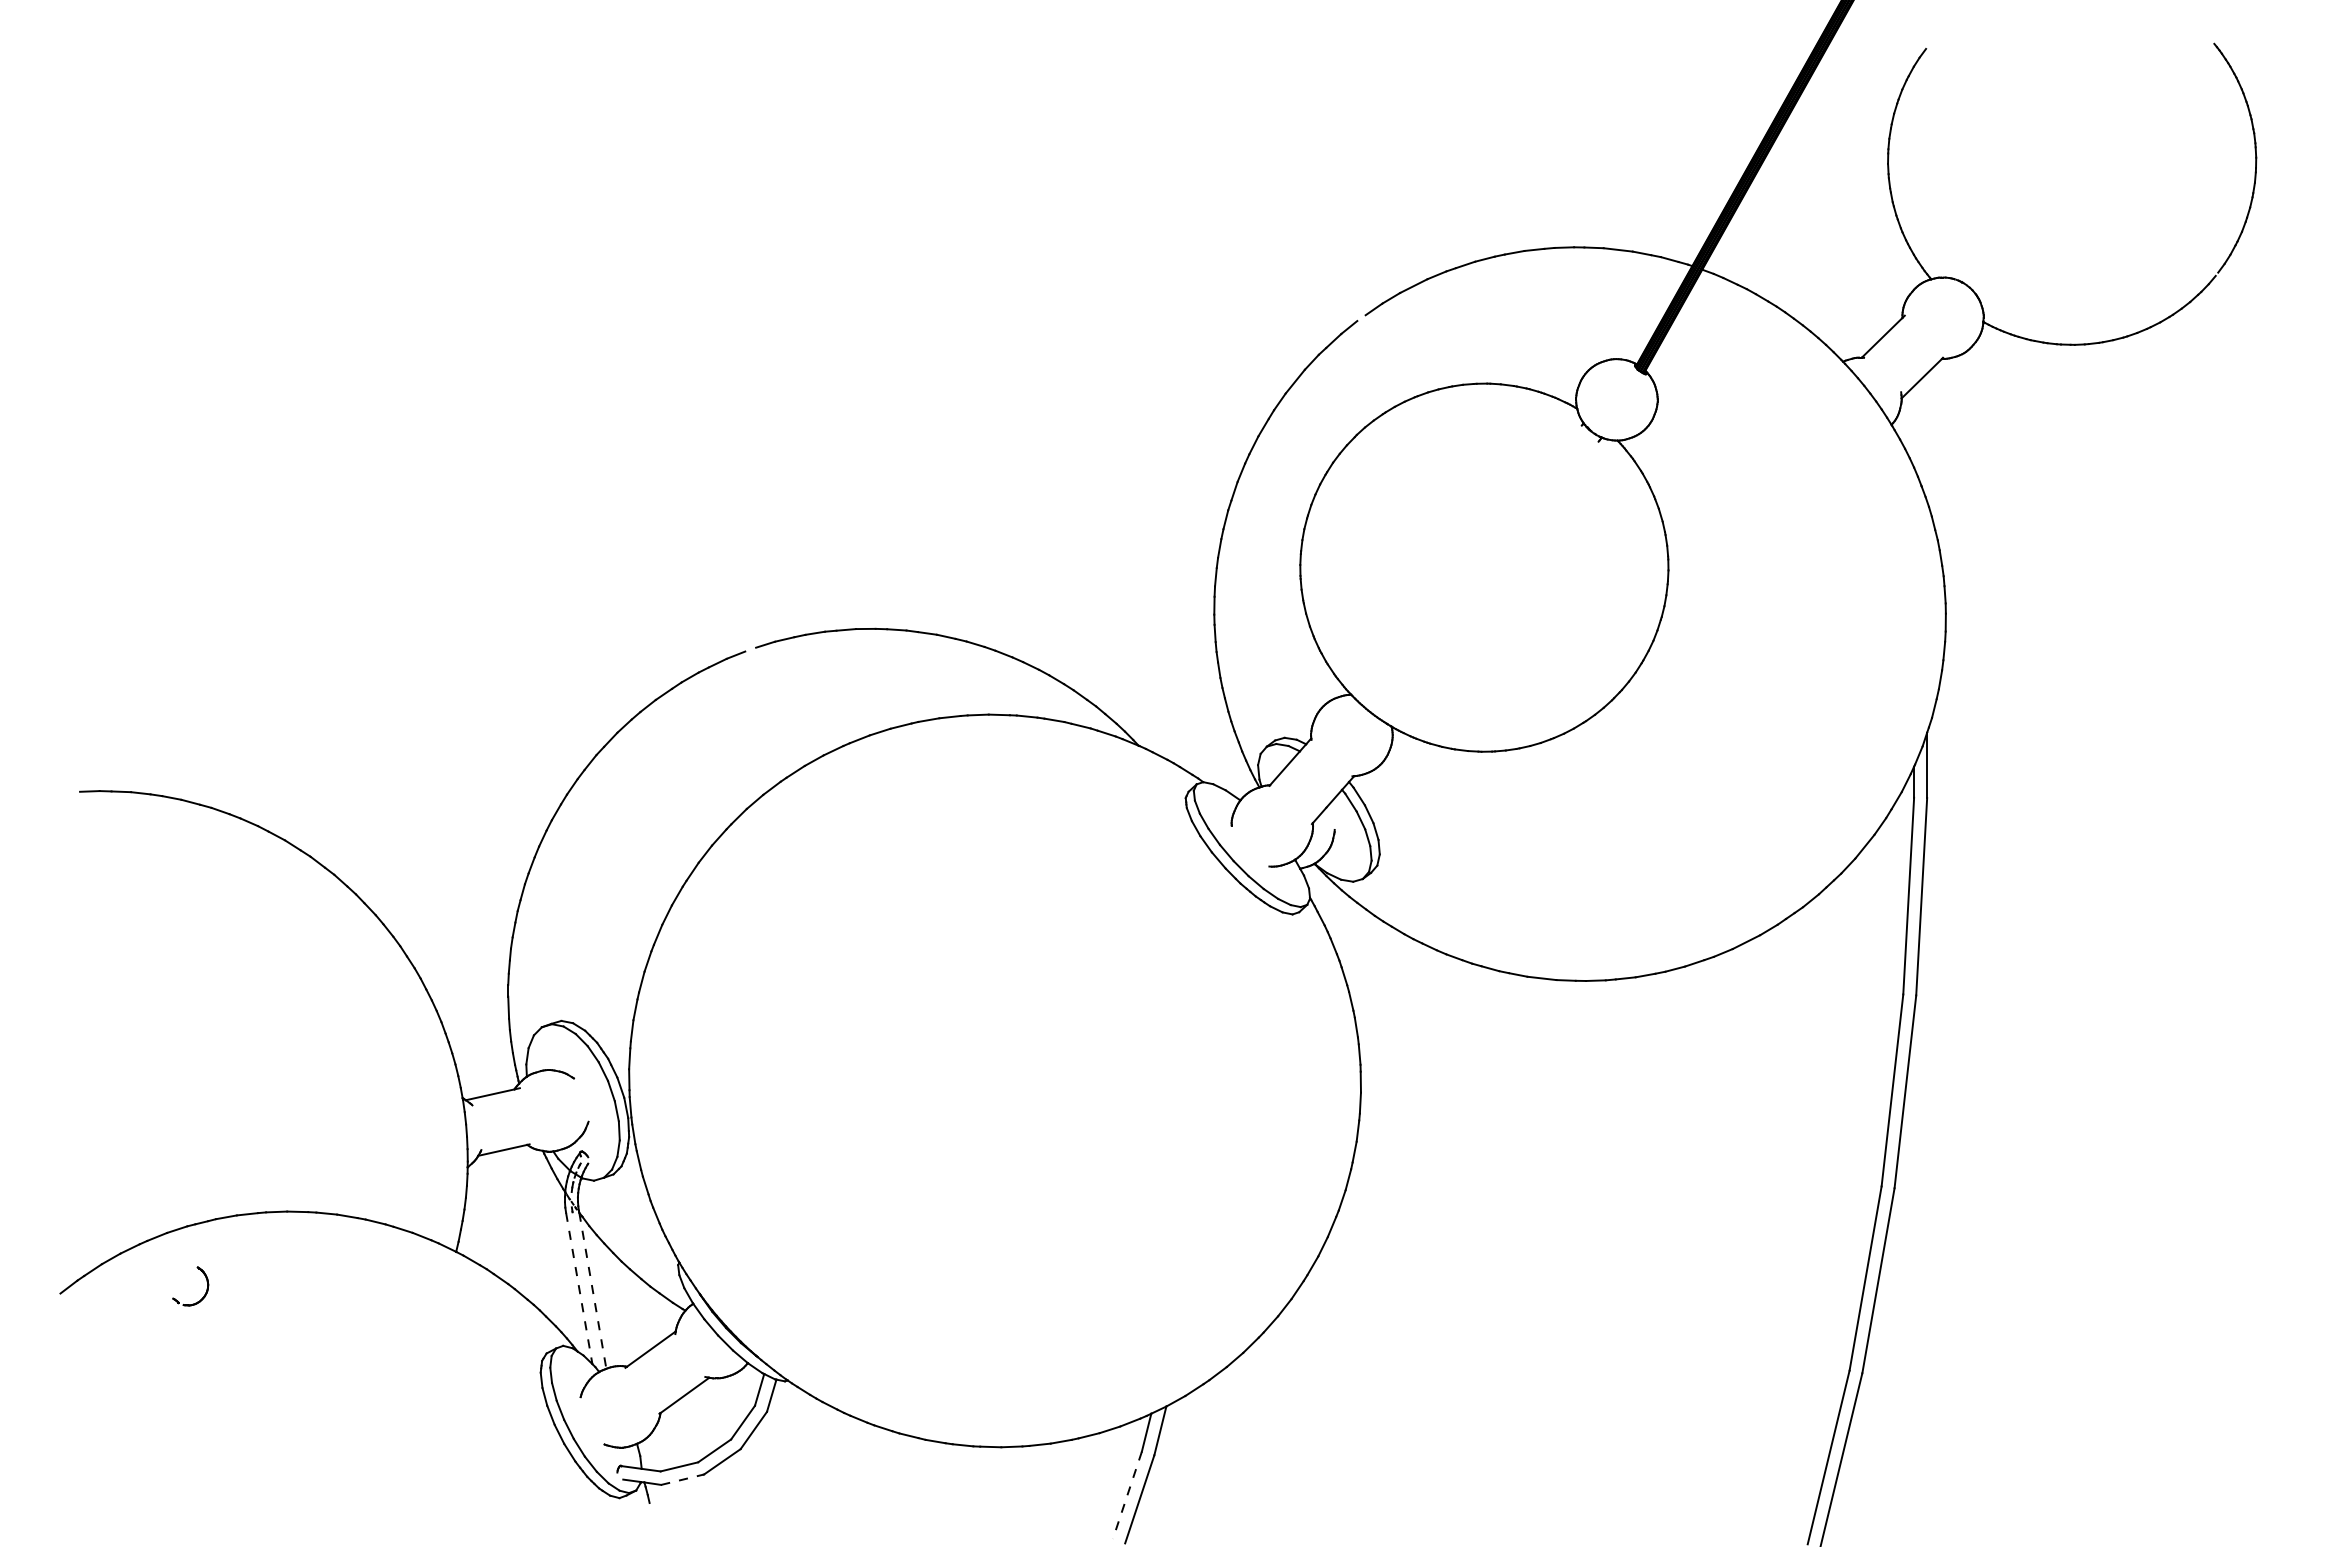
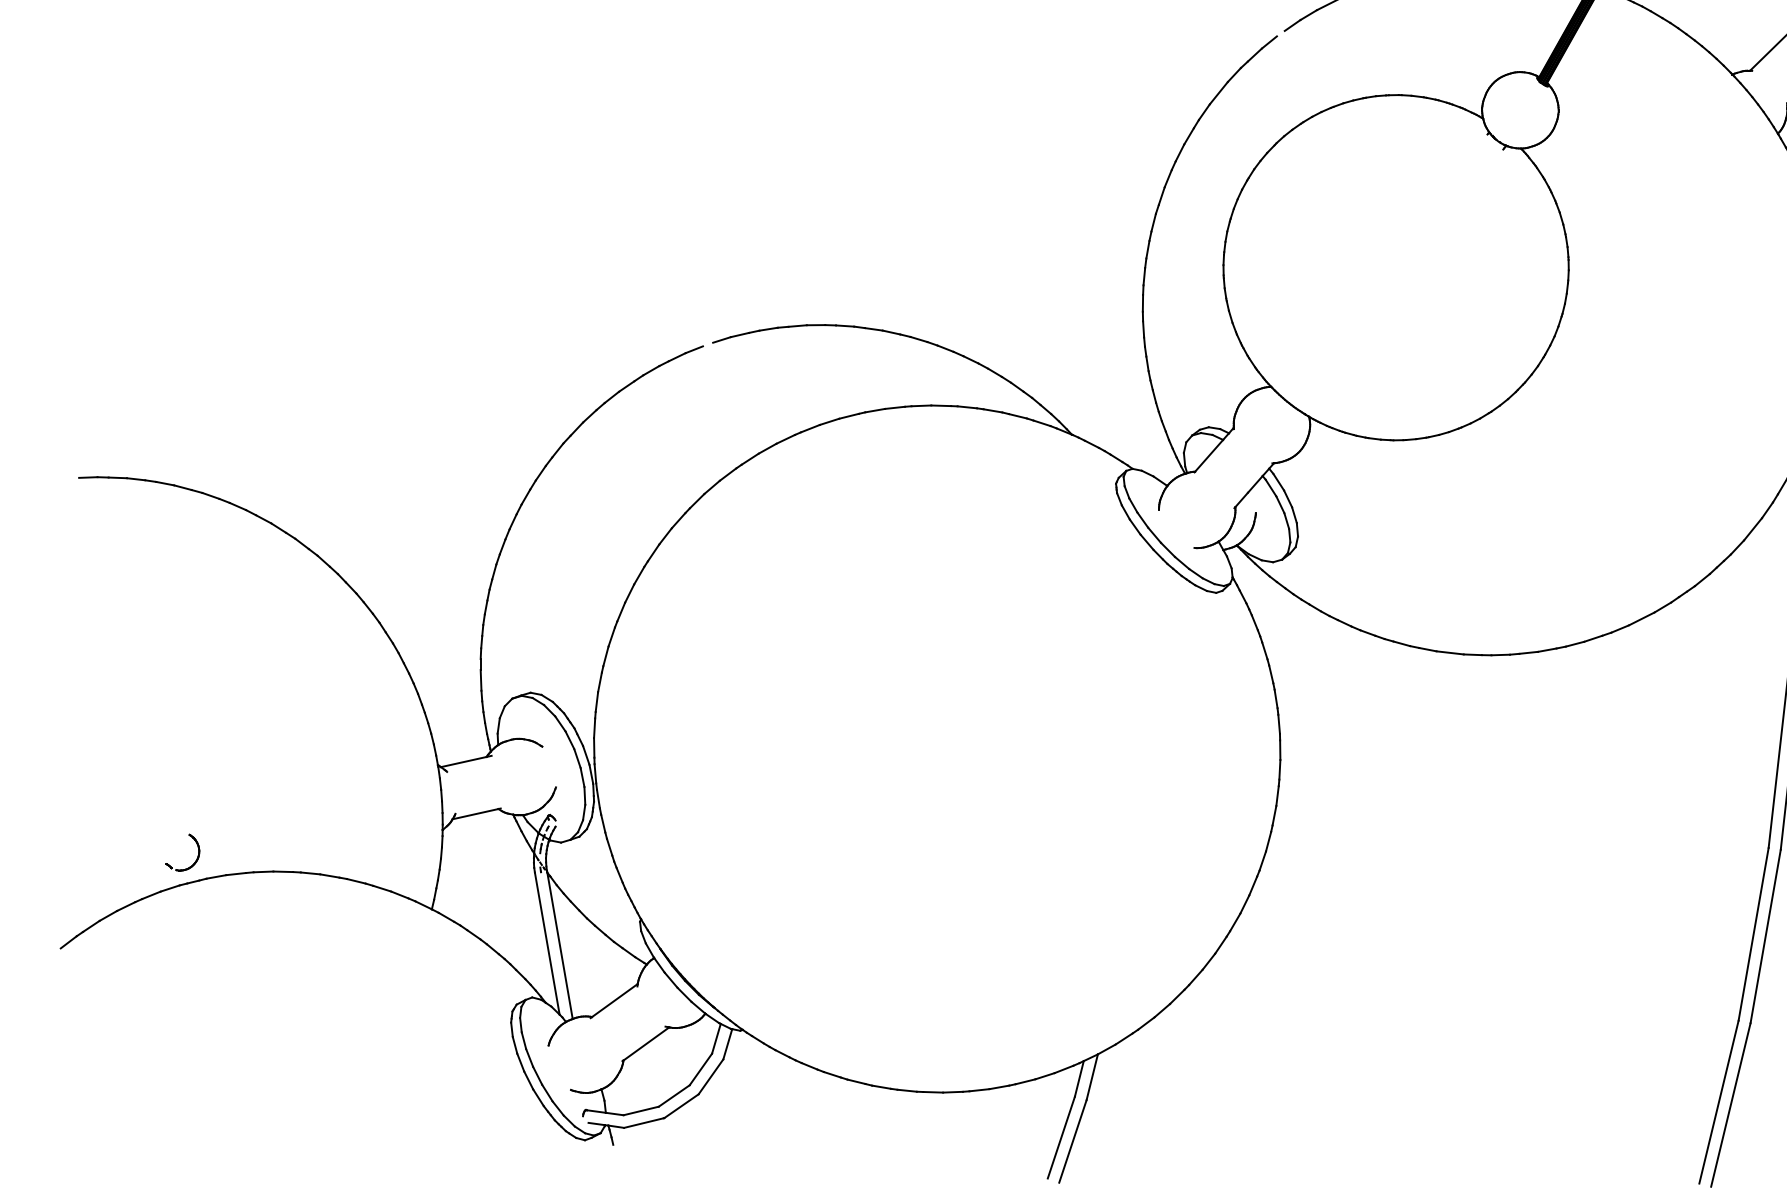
part: (206, 1288) -> (197, 854), moved
line: (579, 1288) -> (547, 943), dashed -> solid
line: (592, 1291) -> (559, 946), dashed -> solid
line: (682, 1479) -> (644, 1122), dashed -> solid
line: (1127, 1495) -> (1061, 1137), dashed -> solid

